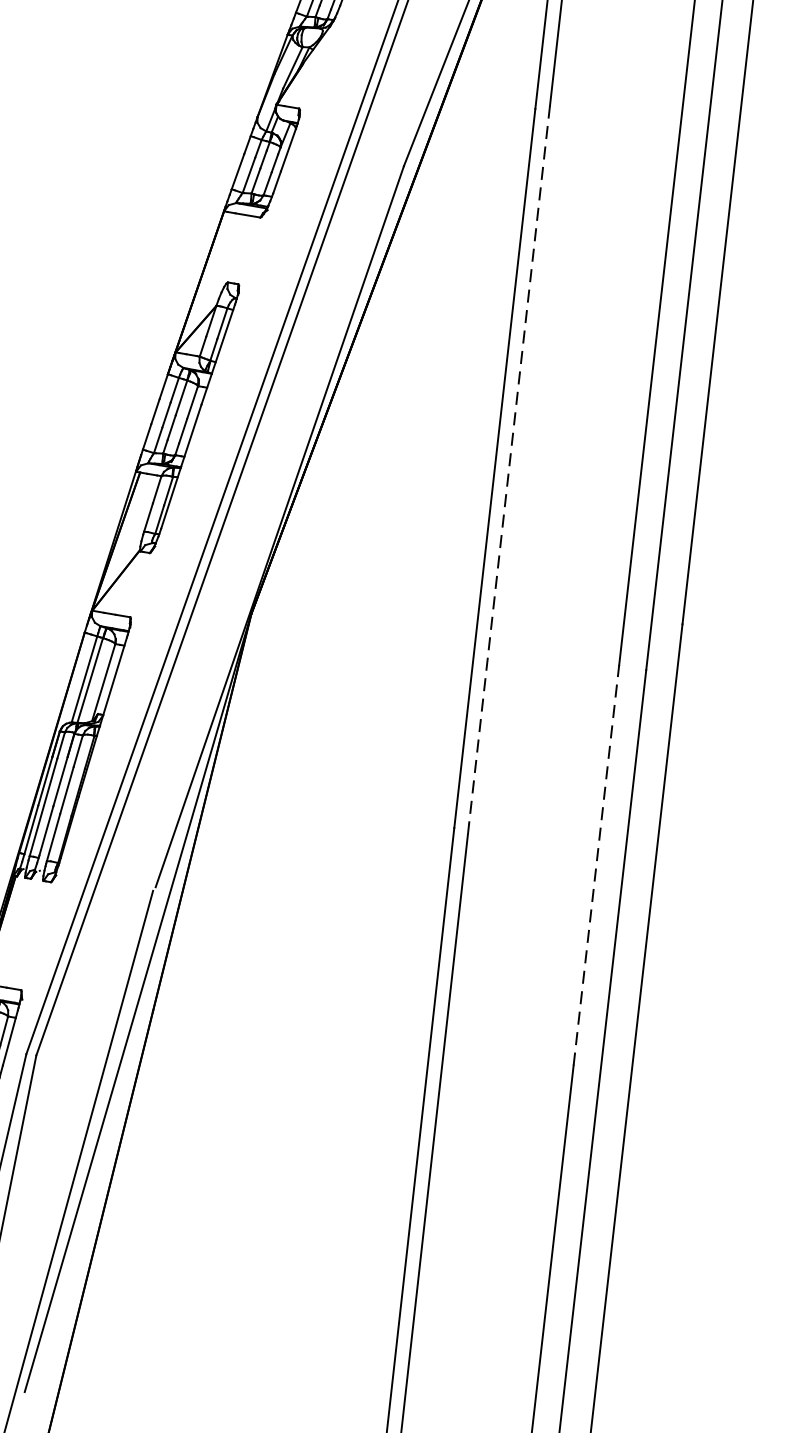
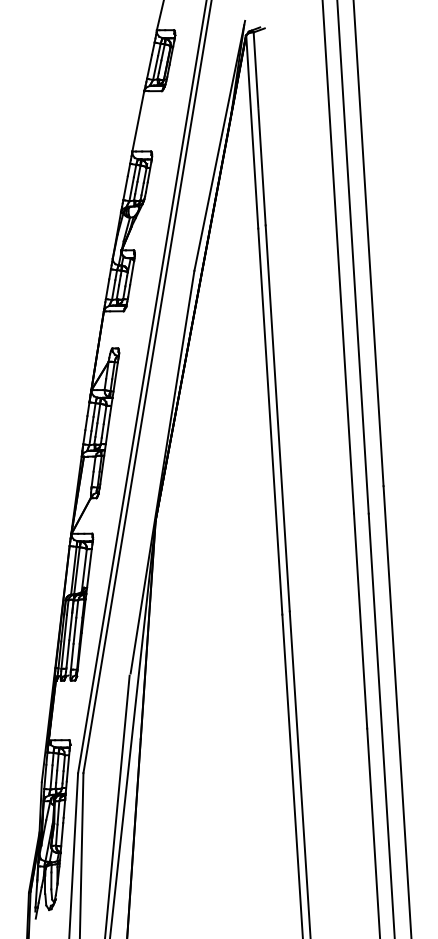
line: (509, 465) -> (277, 418), dashed -> solid
line: (596, 866) -> (360, 621), dashed -> solid

